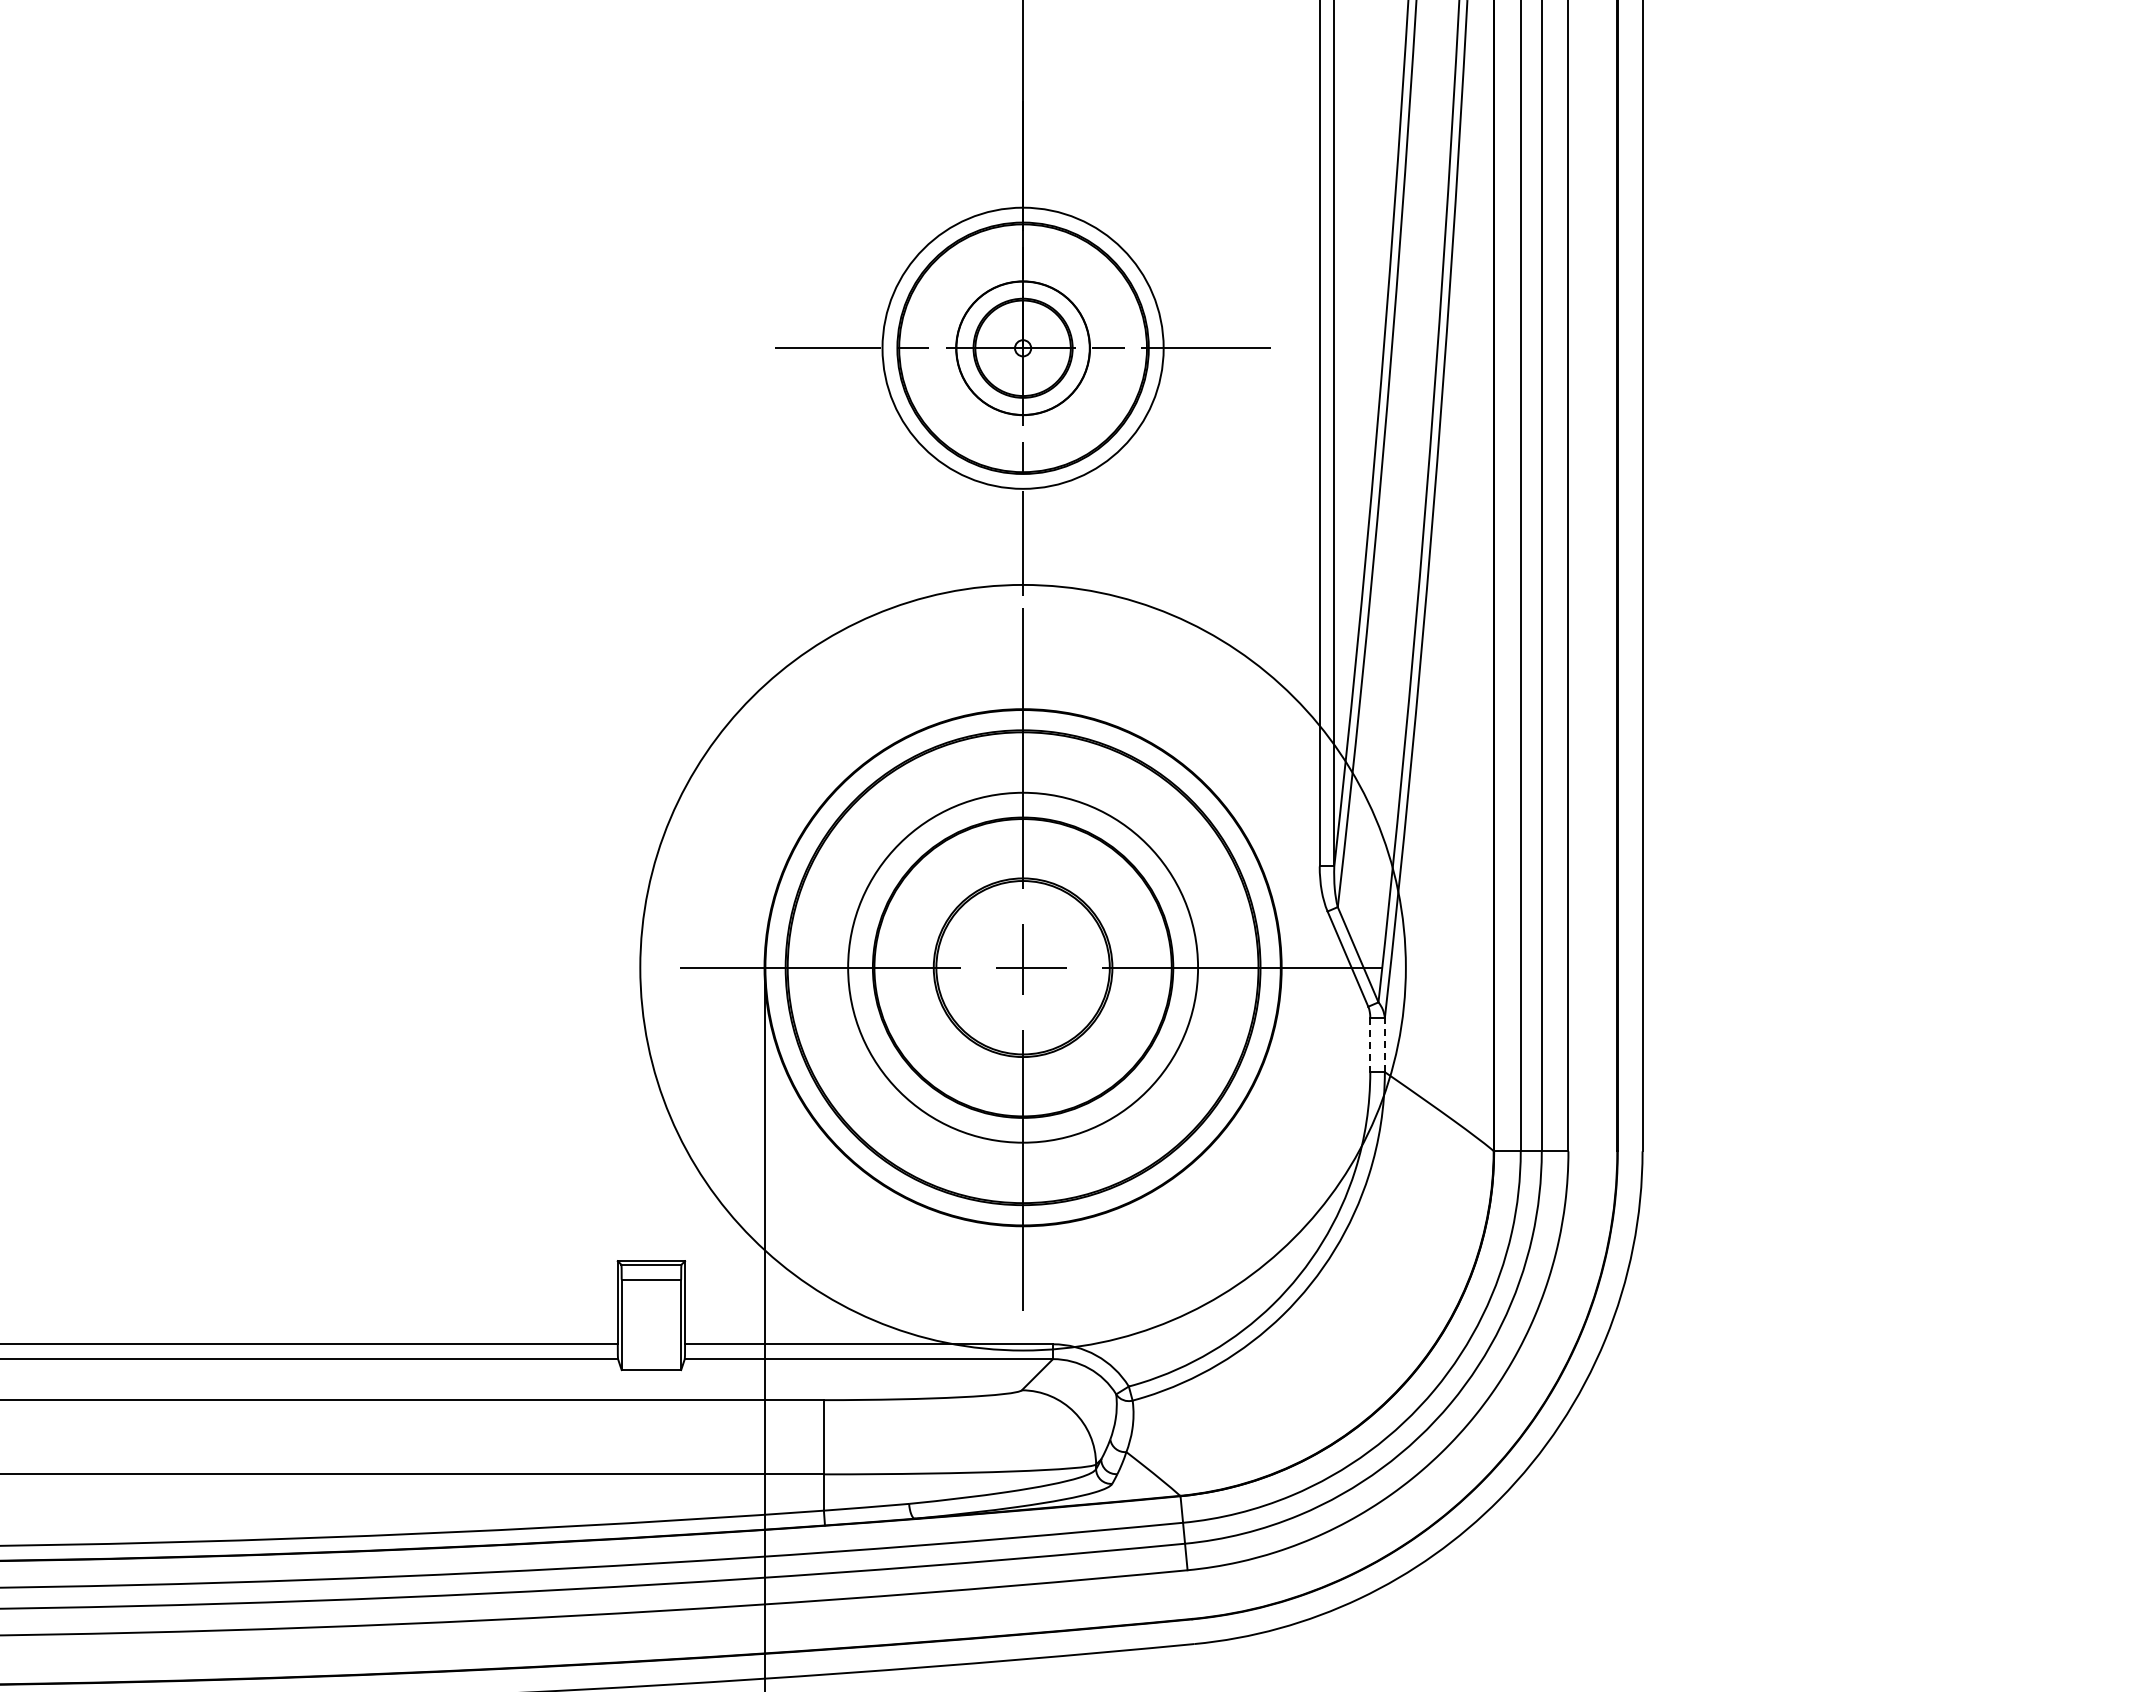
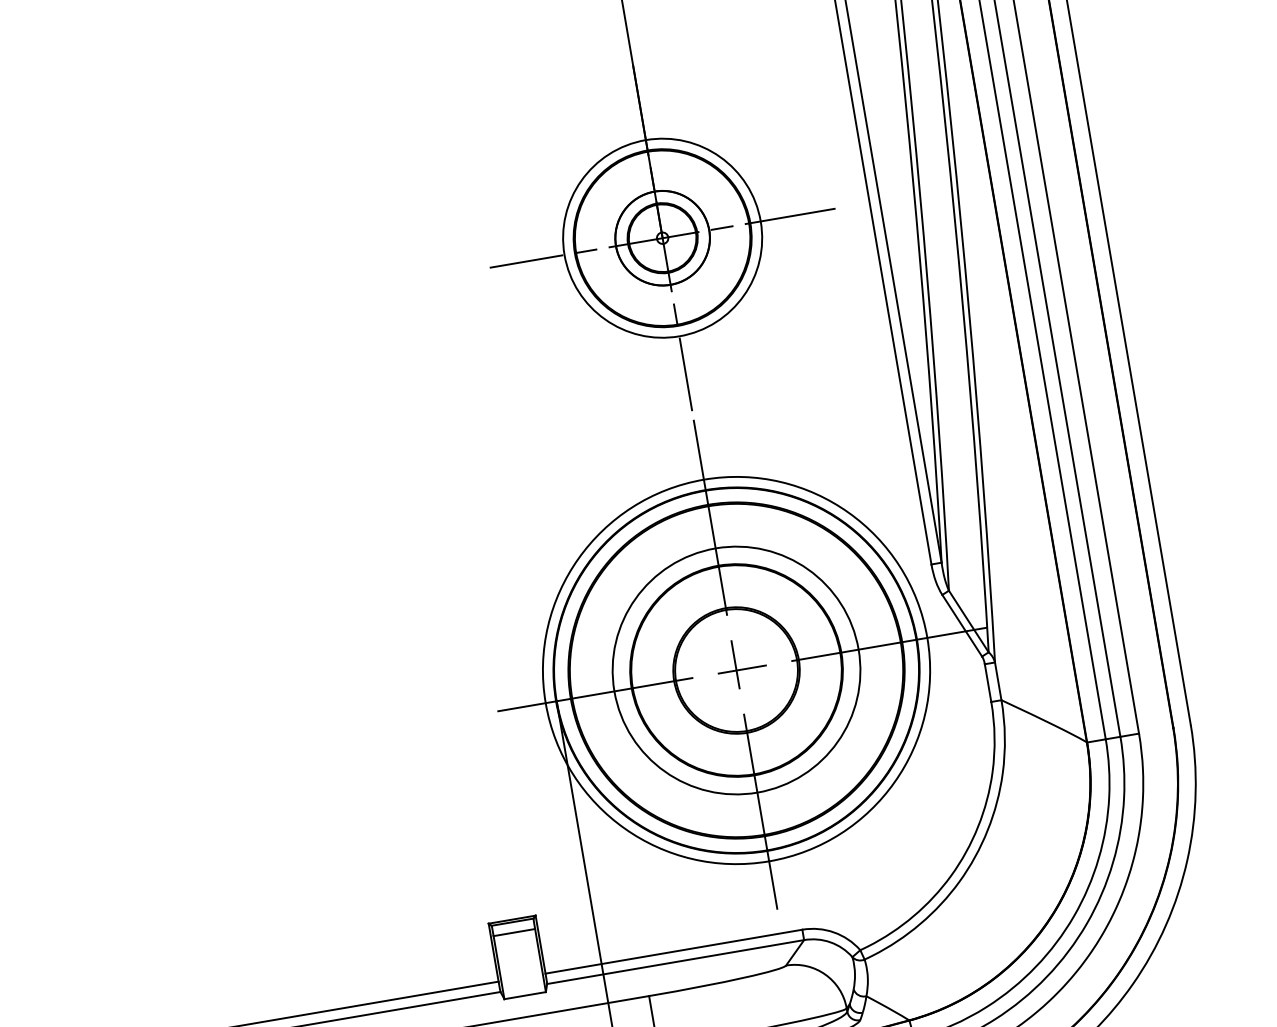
circle: (1022, 967) -> (736, 670), size x0.71
line: (1384, 1044) -> (997, 680), dashed -> solid
line: (1370, 1045) -> (988, 683), dashed -> solid

